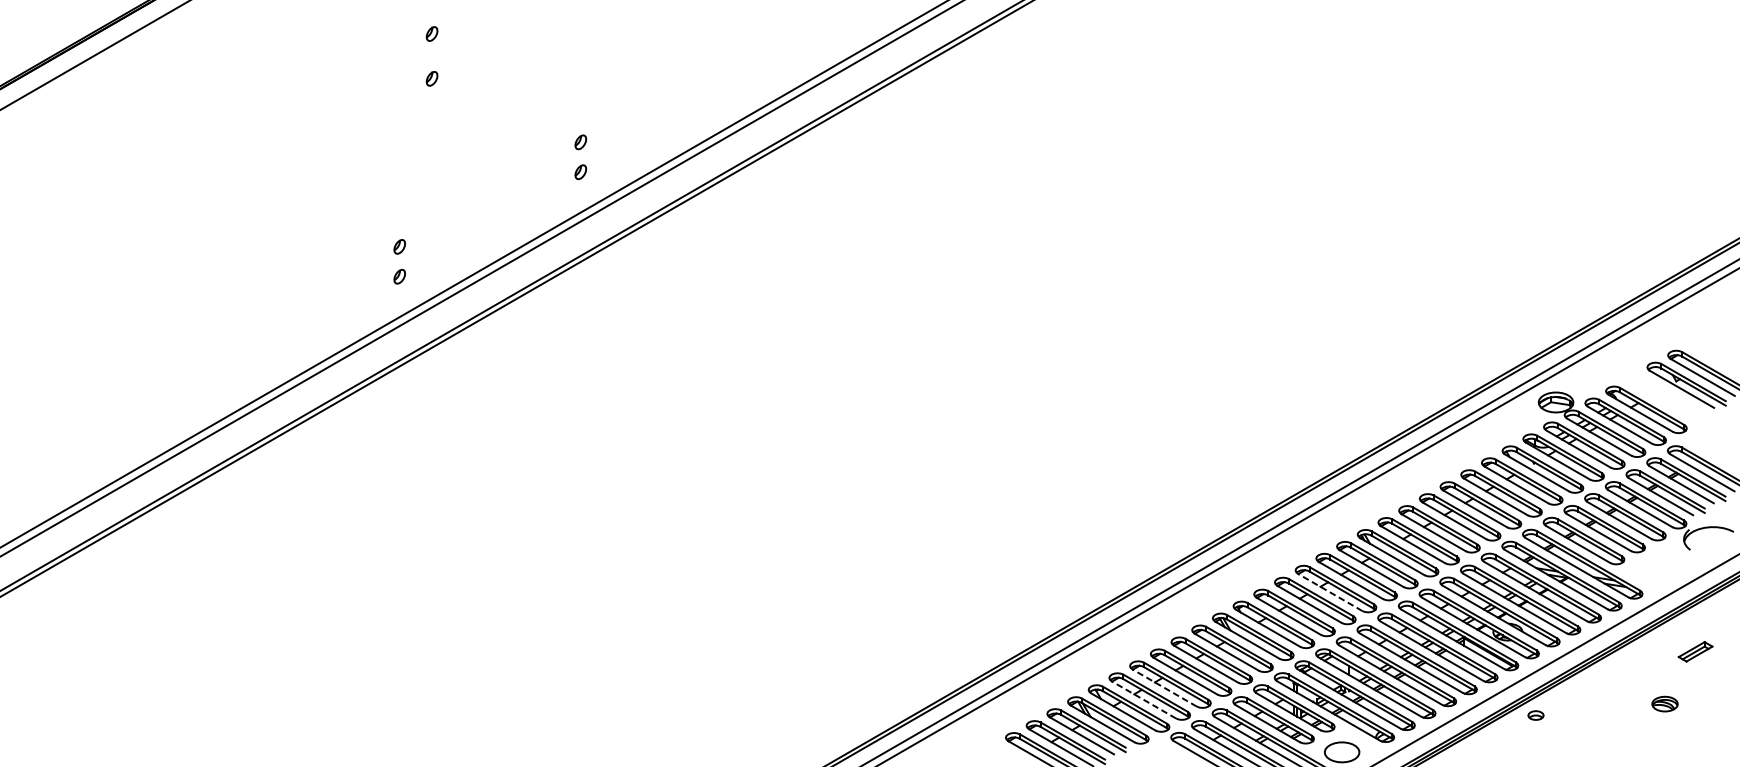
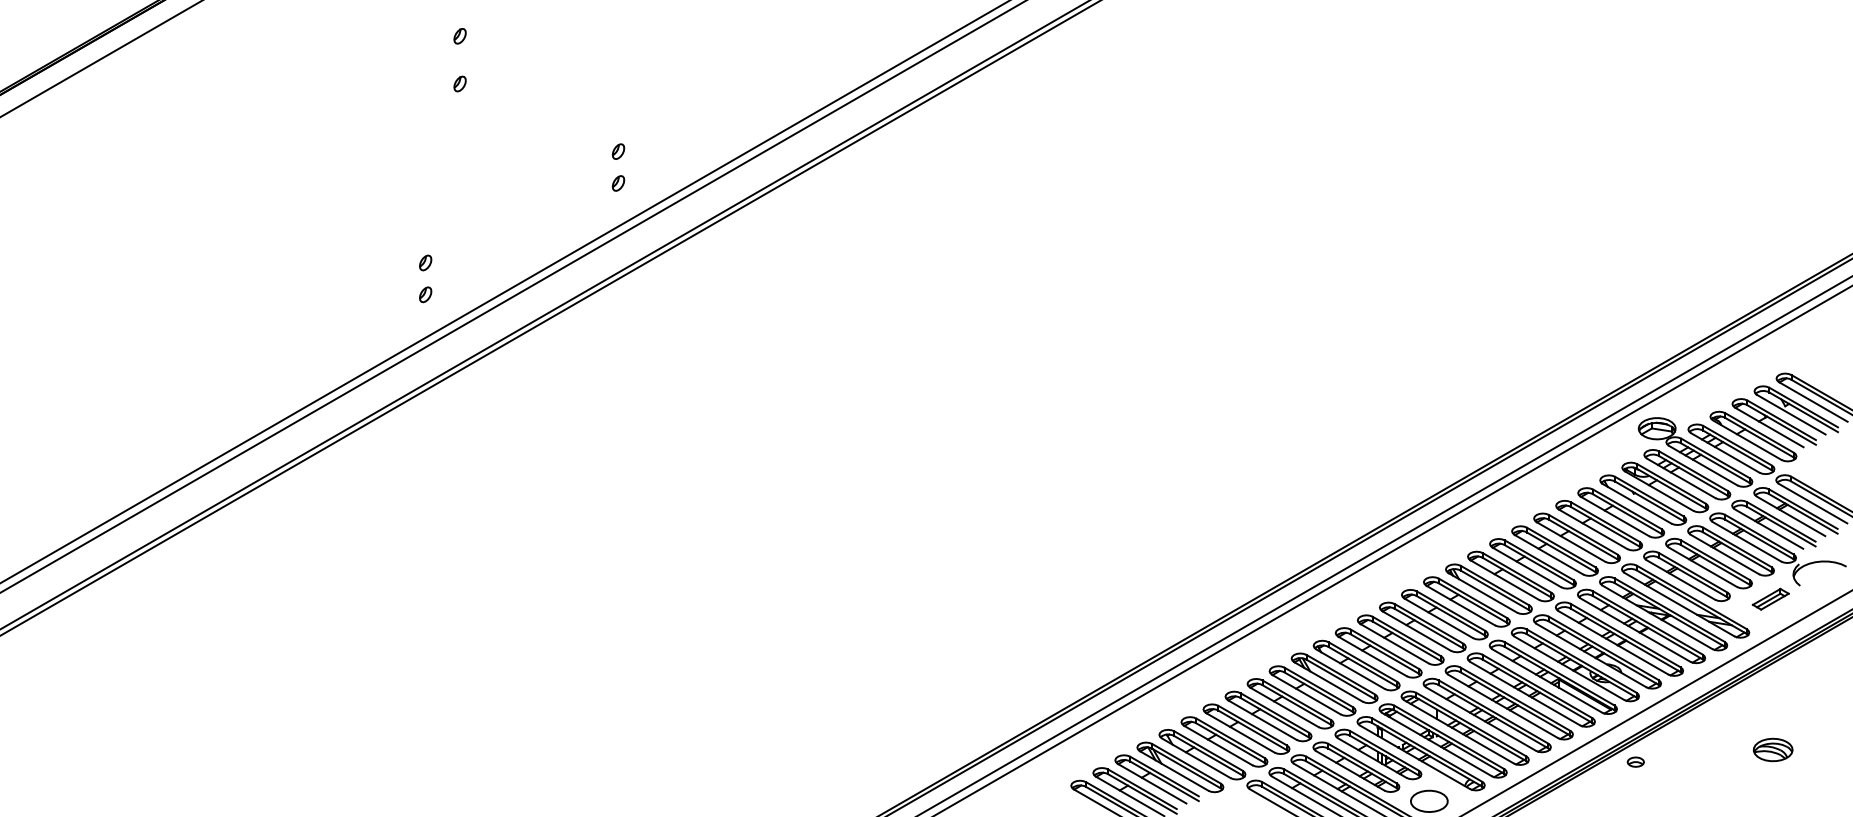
part: (1665, 397) -> (1773, 423), added
line: (1330, 592) -> (1416, 631), dashed -> solid
part: (1695, 651) -> (1770, 598), moved
line: (1164, 687) -> (1240, 732), dashed -> solid
line: (1144, 699) -> (1218, 745), dashed -> solid
part: (1665, 703) -> (1773, 749), size x1.43

